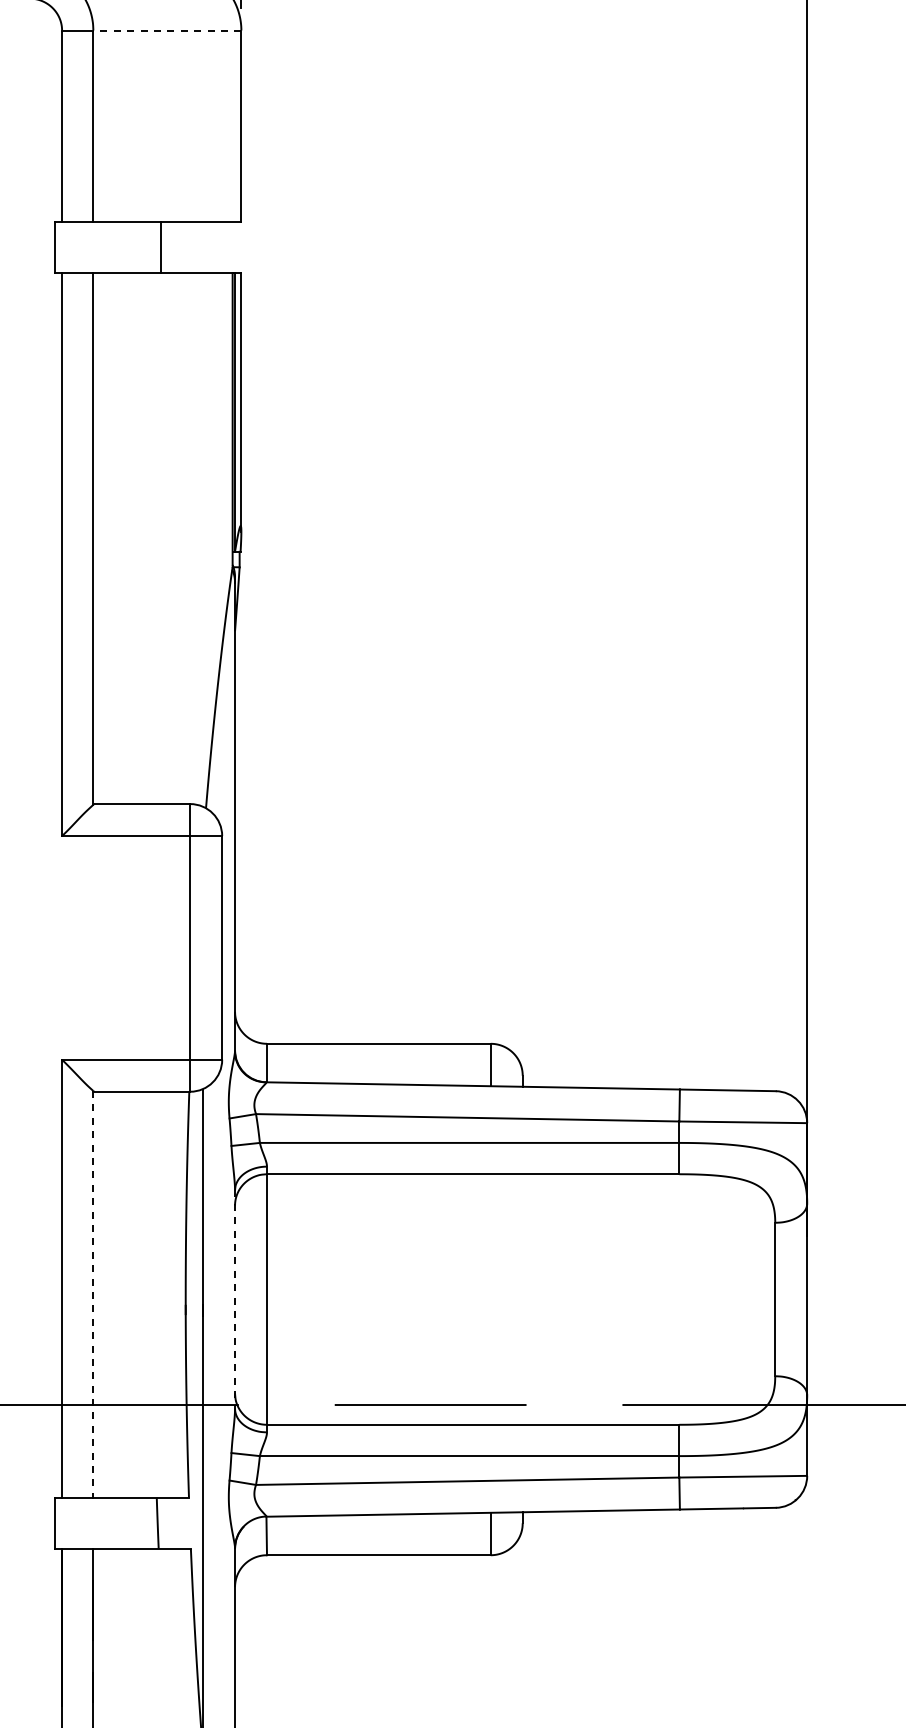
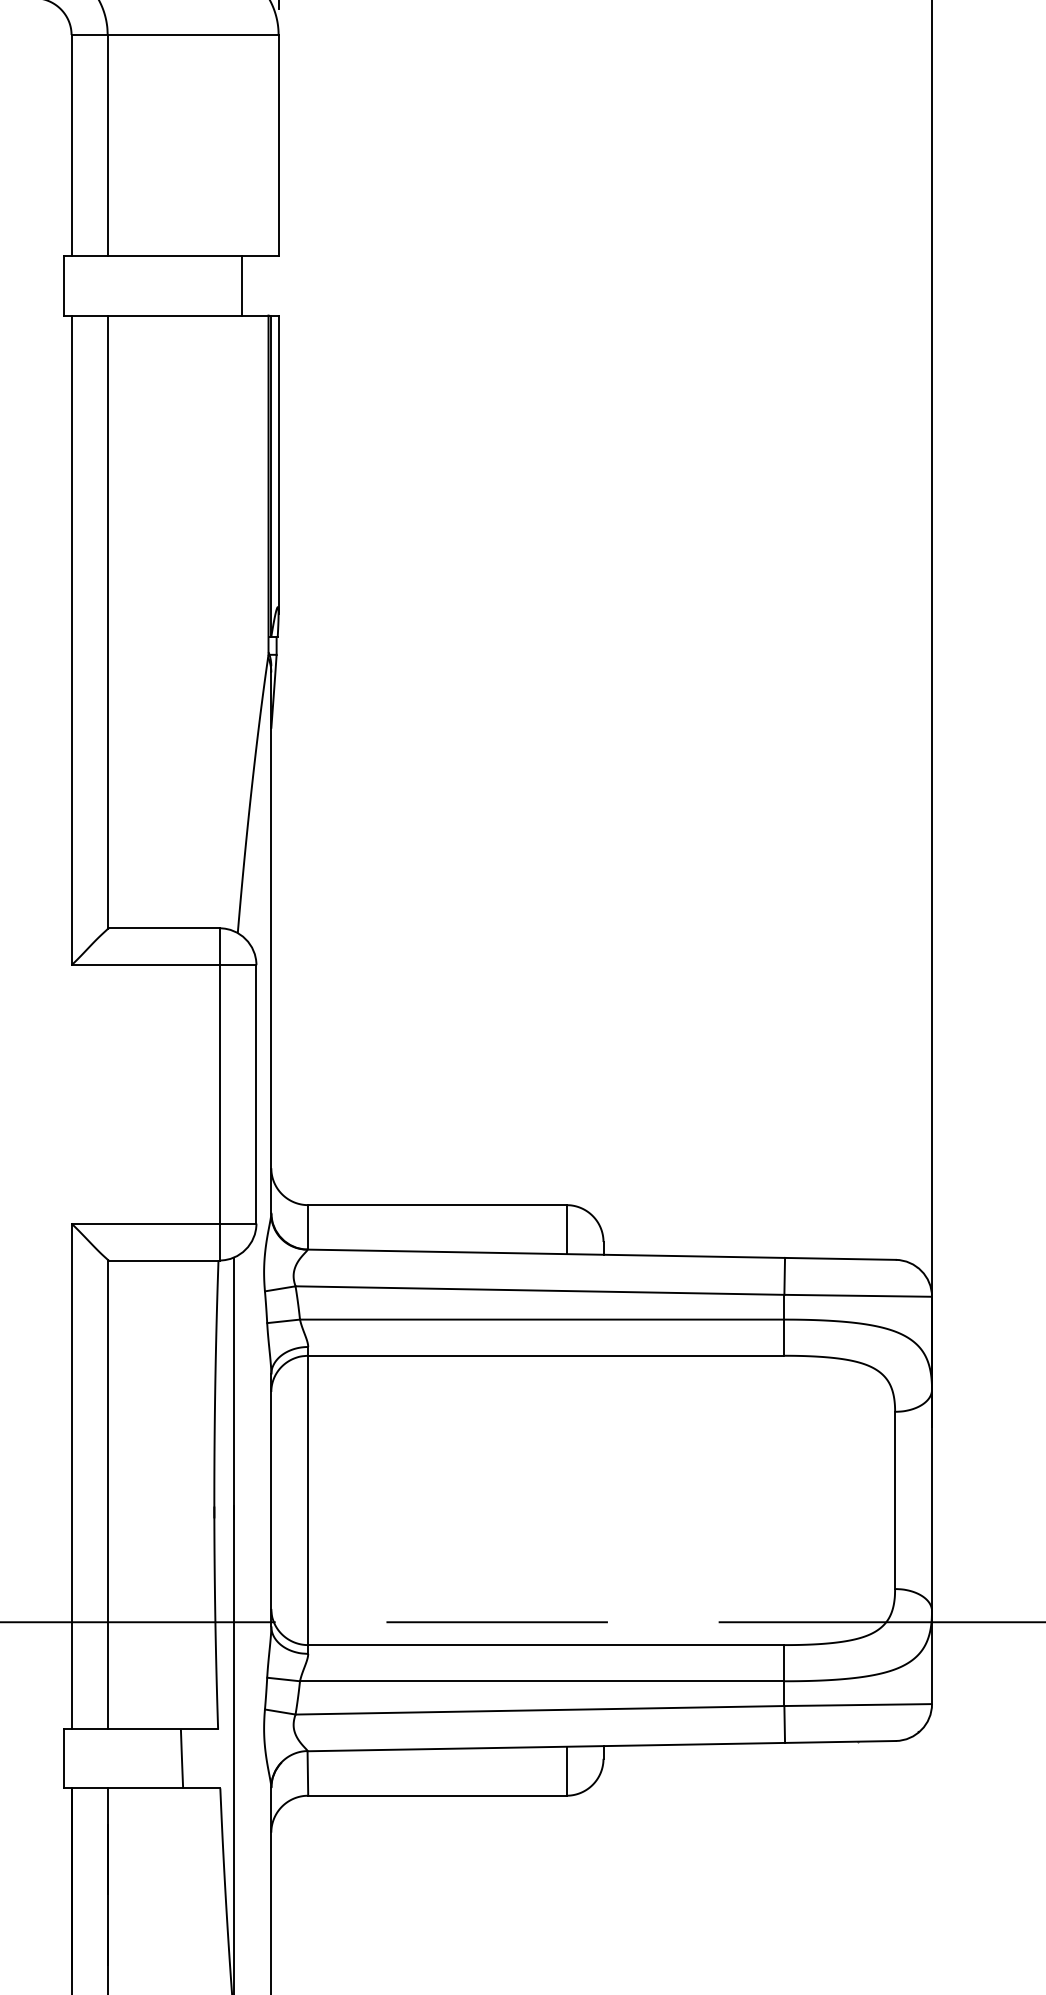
line: (166, 30) -> (192, 34), dashed -> solid
line: (161, 247) -> (241, 285), moved
line: (93, 1294) -> (107, 1494), dashed -> solid
line: (235, 1300) -> (271, 1501), dashed -> solid

